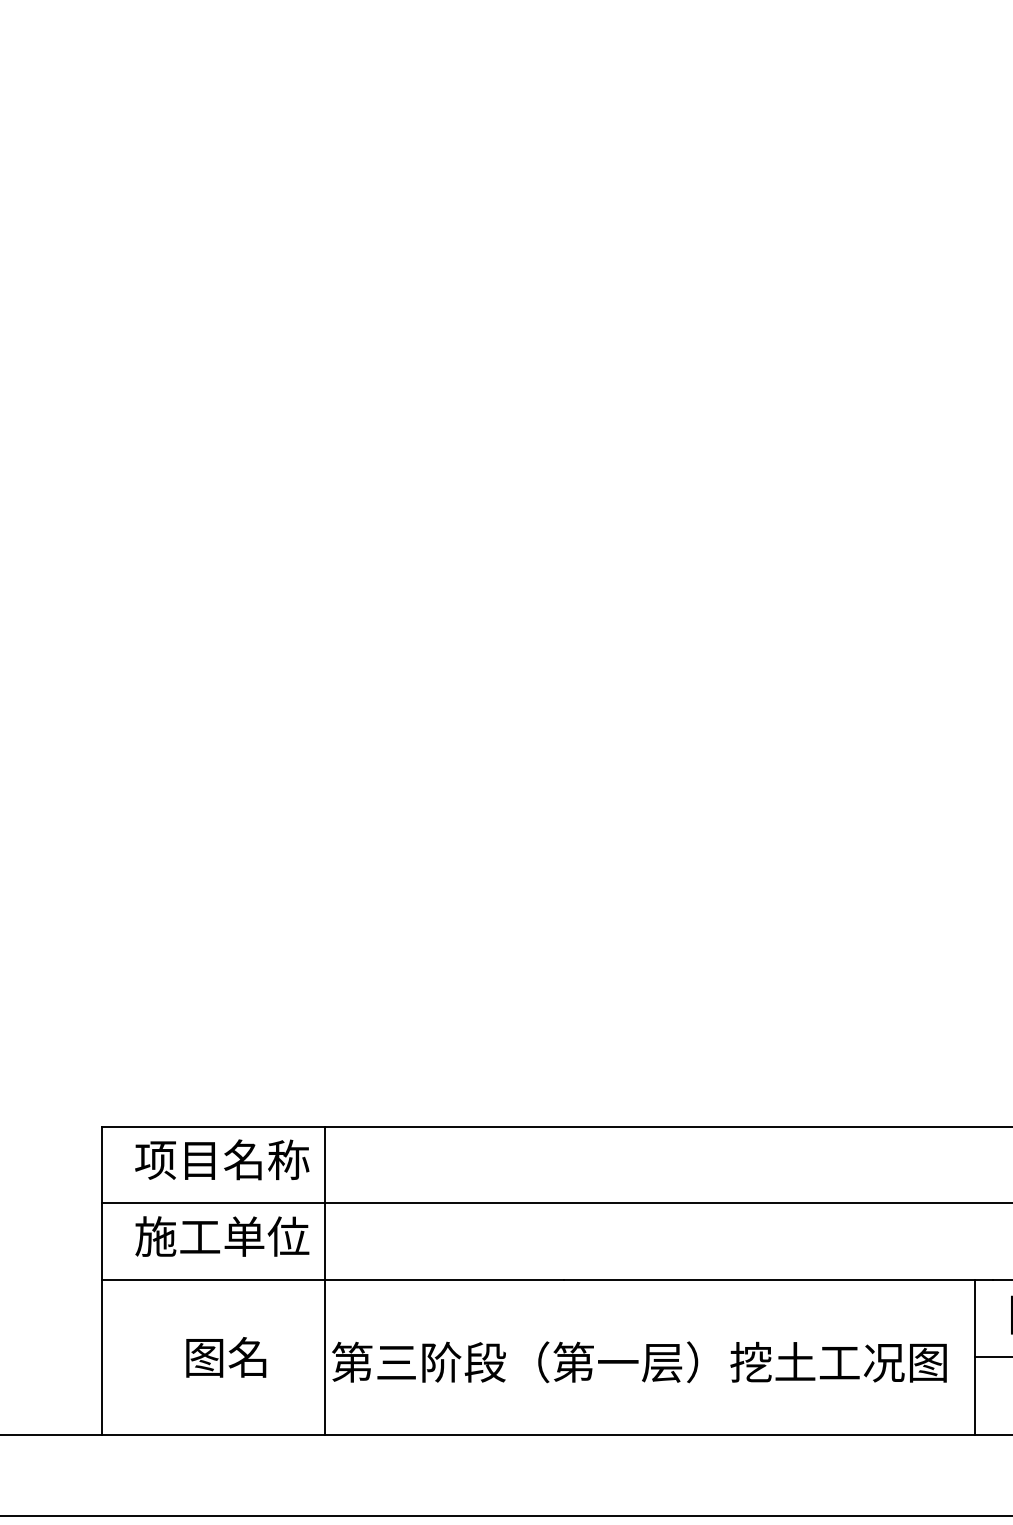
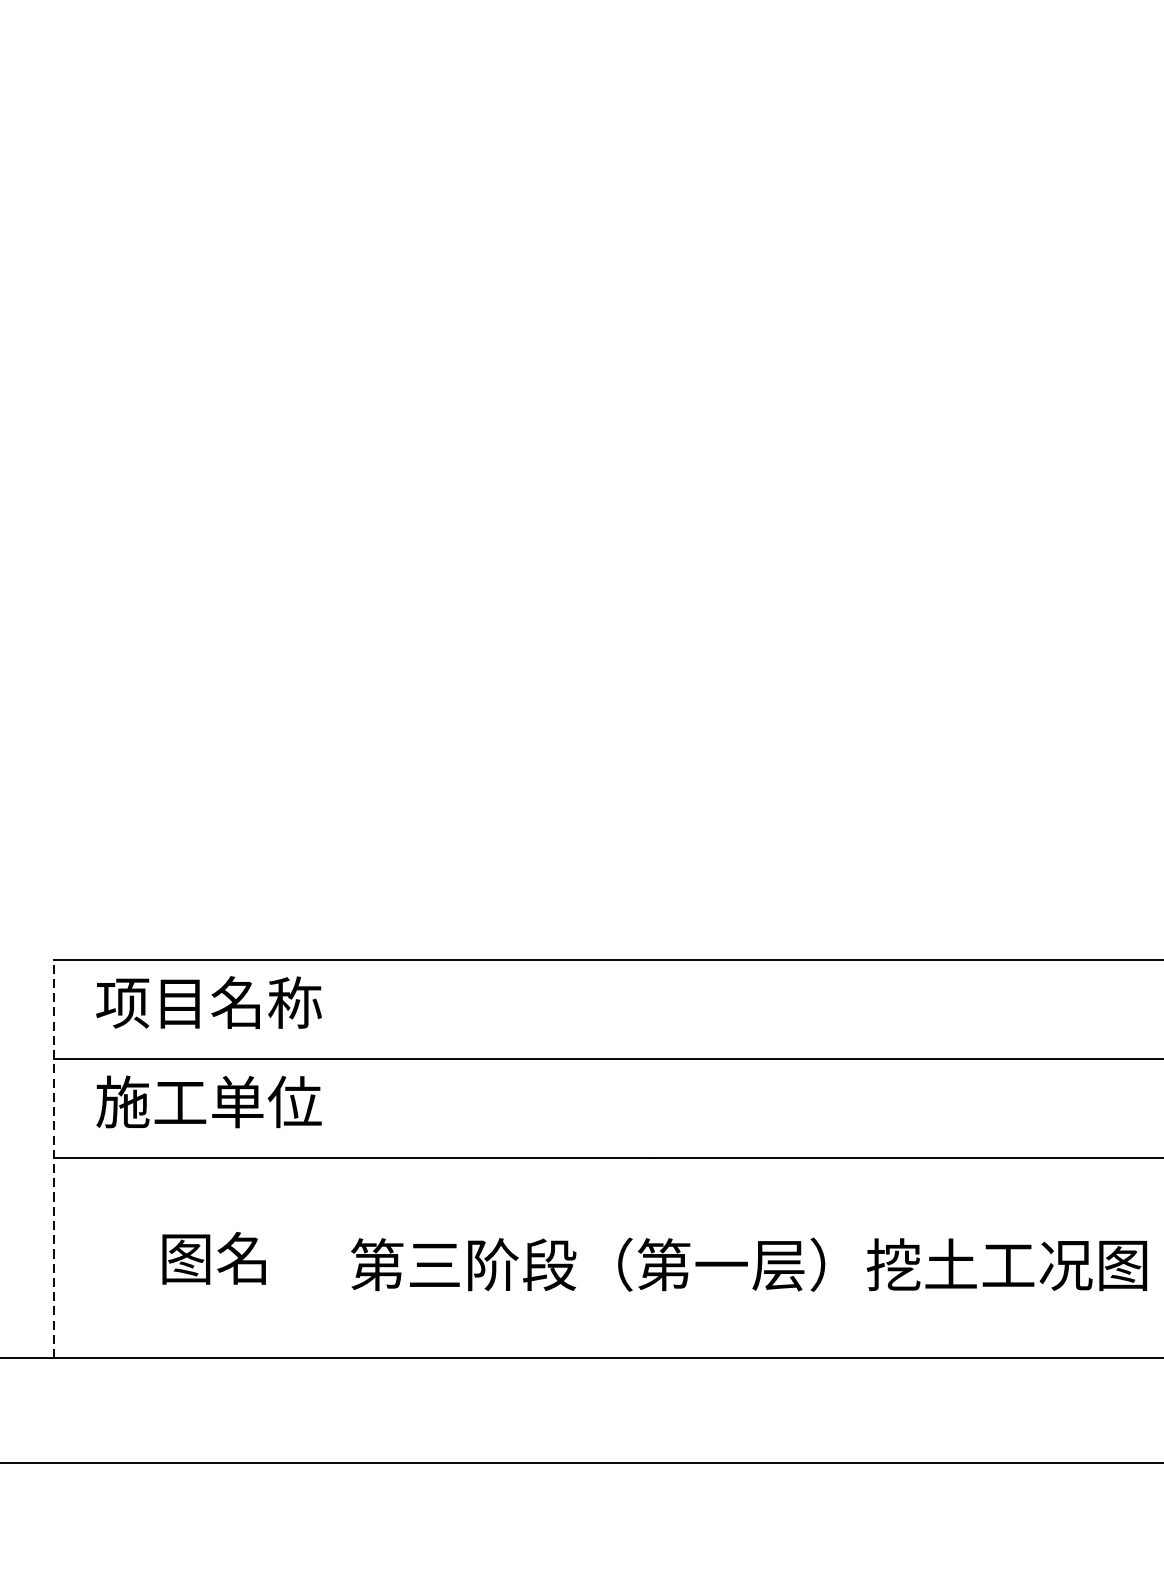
line: (102, 1280) -> (53, 1158), solid -> dashed
line: (325, 1280) -> (342, 1158), removed

